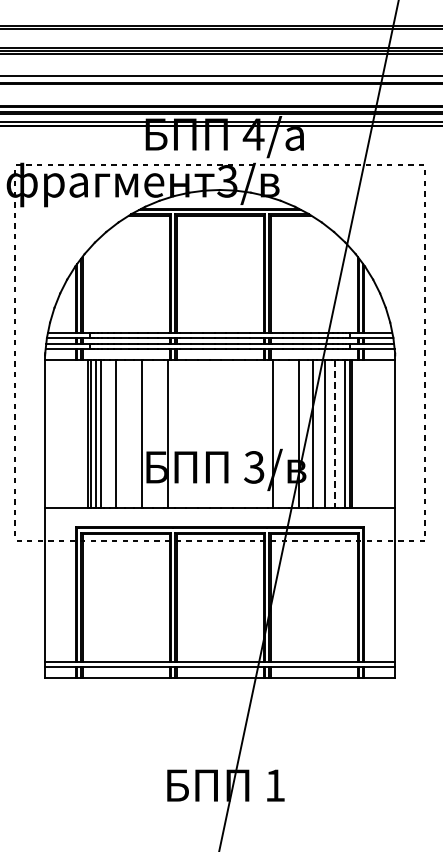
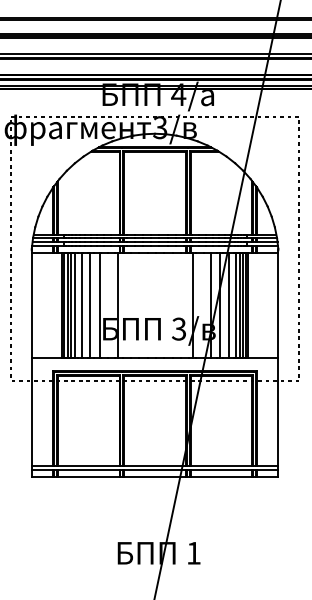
line: (106, 433) -> (75, 305), added
line: (128, 433) -> (90, 305), added
line: (340, 433) -> (239, 305), added
line: (334, 434) -> (235, 305), dashed -> solid

